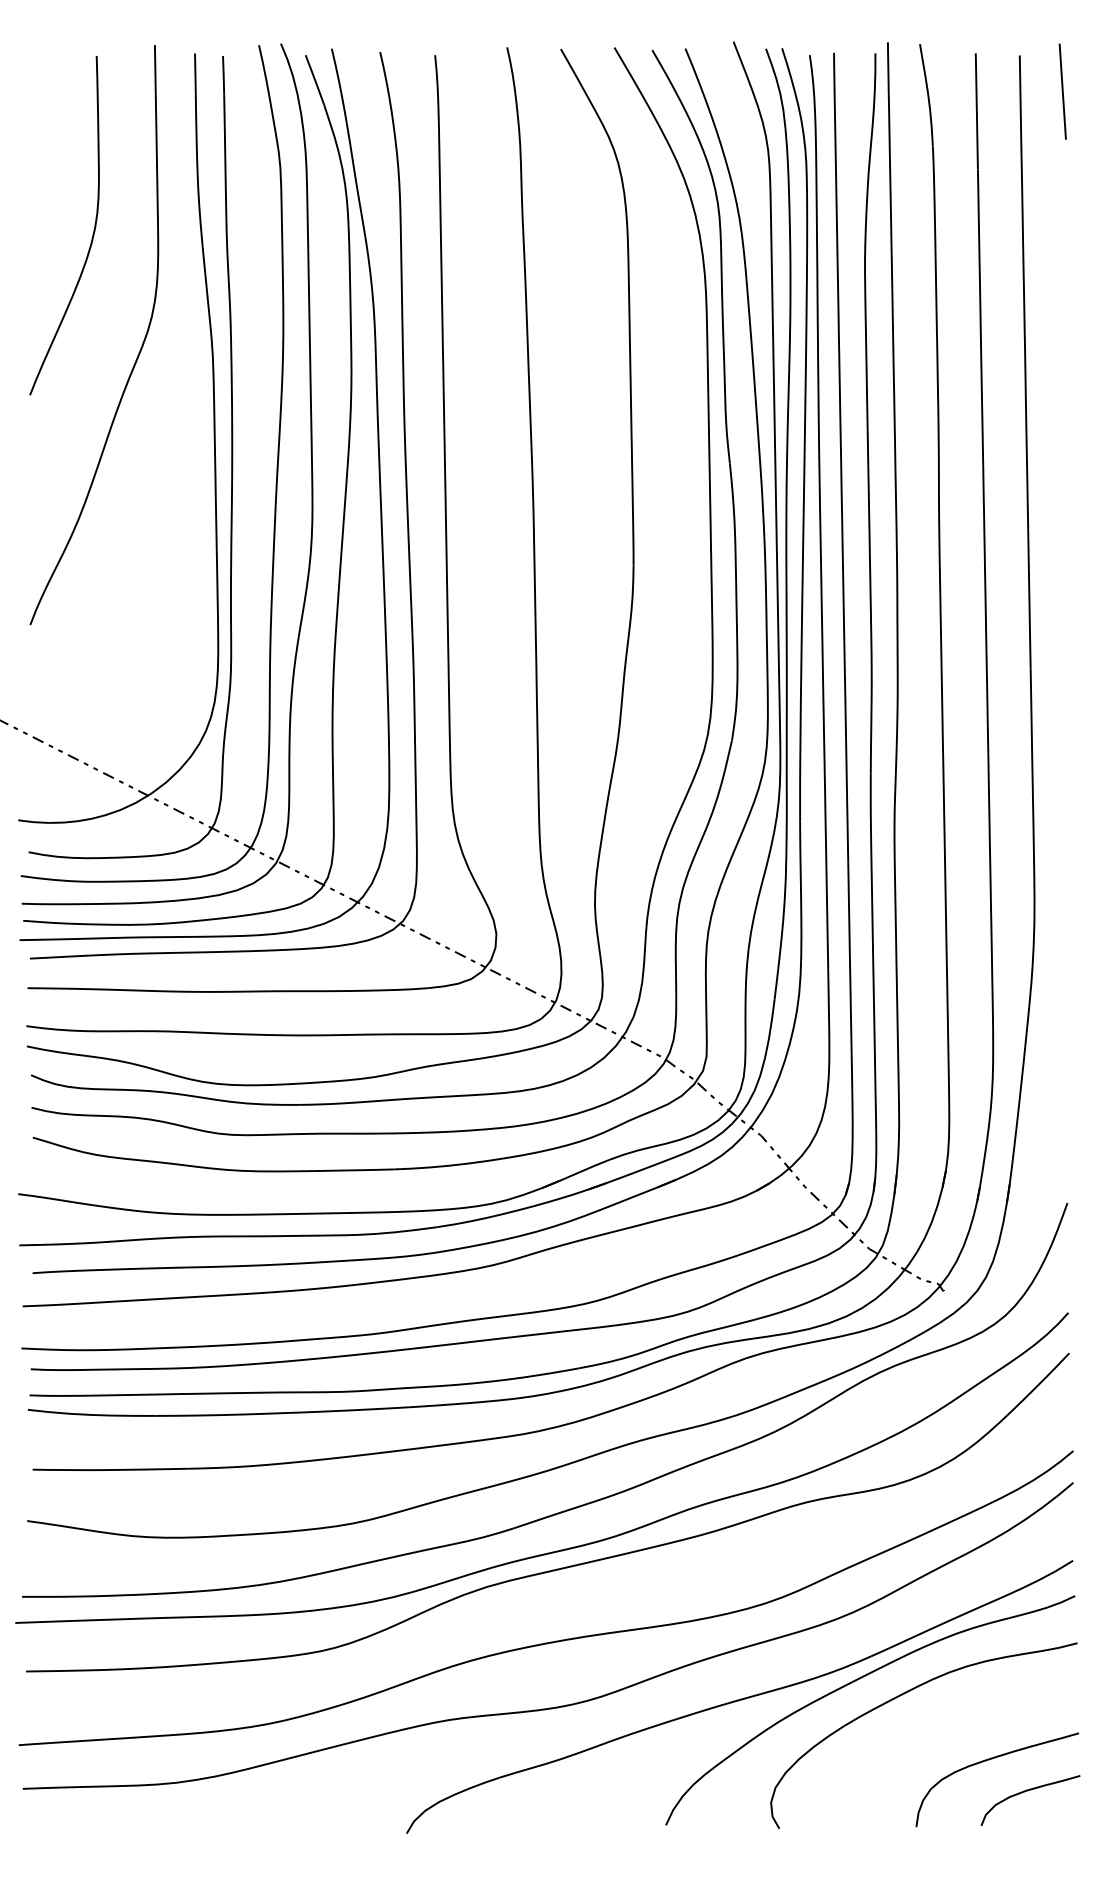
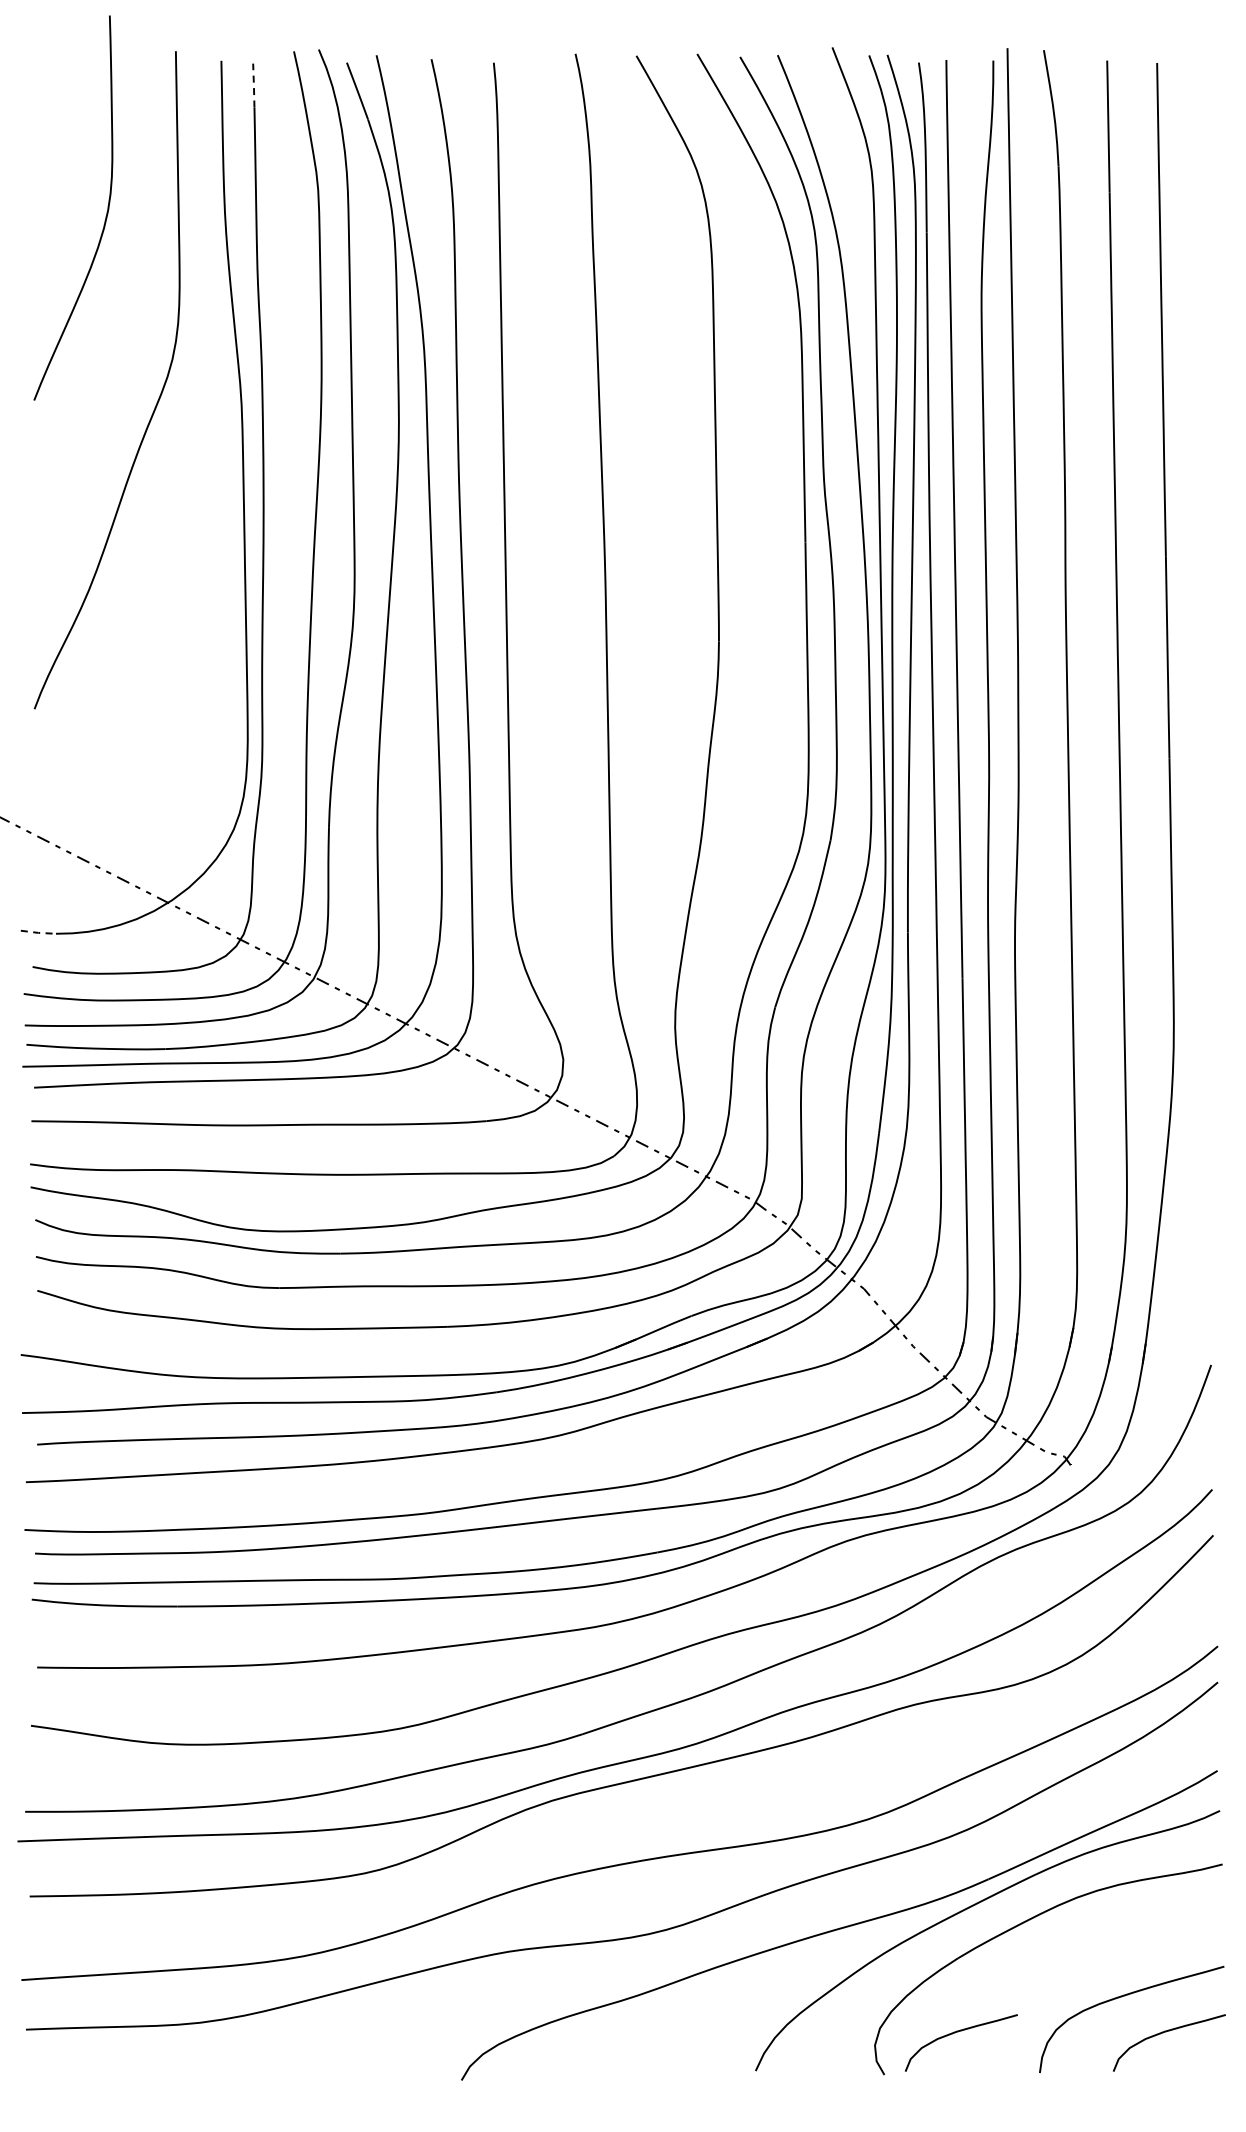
line: (223, 75) -> (253, 85), solid -> dashed
line: (1062, 91) -> (1205, 103), removed
curve: (92, 233) -> (105, 216), moved
line: (33, 821) -> (38, 932), solid -> dashed
curve: (844, 1791) -> (958, 2032), added

